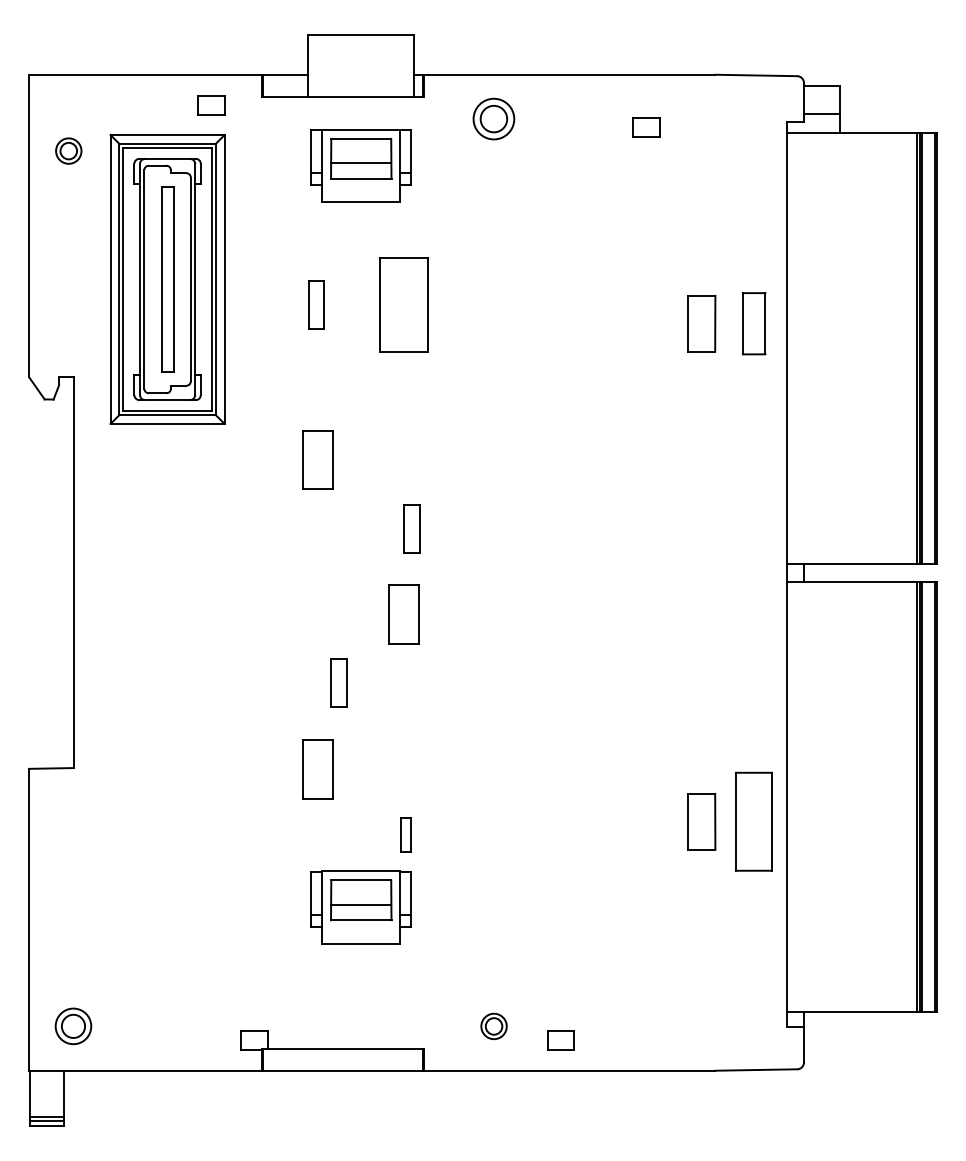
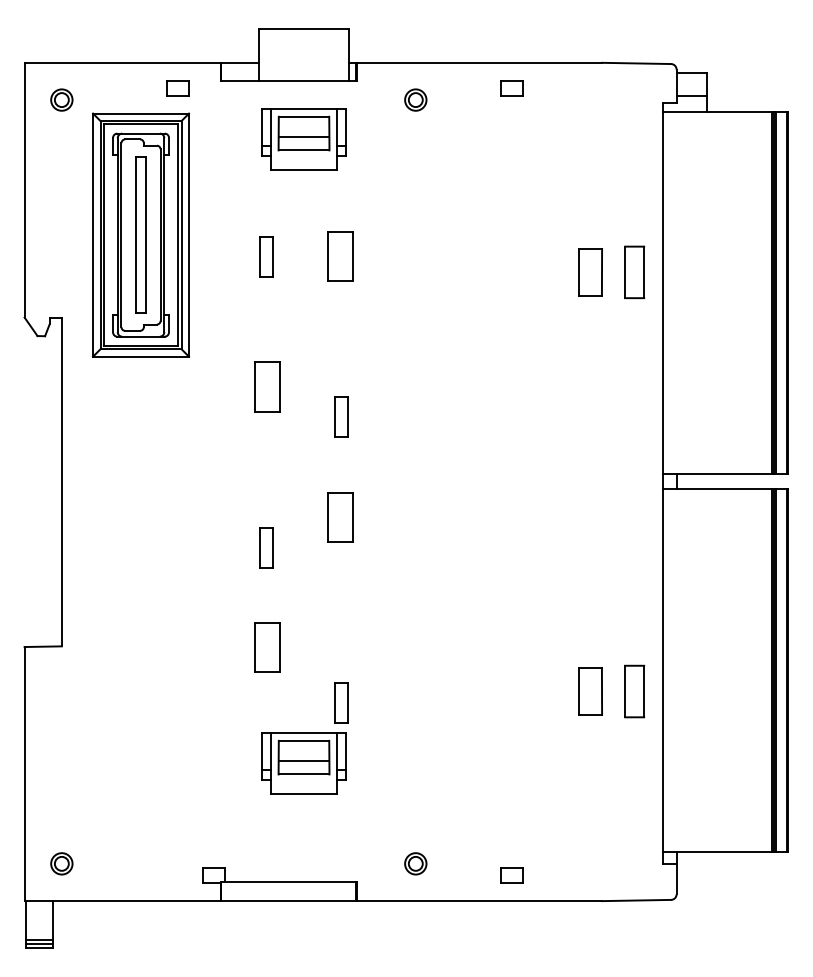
part: (493, 118) -> (415, 99), size x0.62
part: (645, 127) -> (511, 88), moved
part: (68, 150) -> (61, 99), moved
part: (404, 304) -> (340, 256), size x0.62
part: (411, 528) -> (341, 416), moved
part: (339, 682) -> (266, 547), moved
part: (753, 821) -> (634, 691), size x0.62
part: (405, 834) -> (341, 702), size x1.43
part: (73, 1026) -> (61, 863), size x0.71
part: (560, 1040) -> (511, 875), moved

